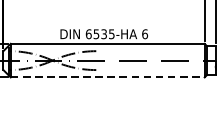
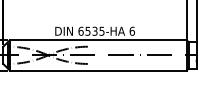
line: (107, 77) -> (98, 70), dashed -> solid

